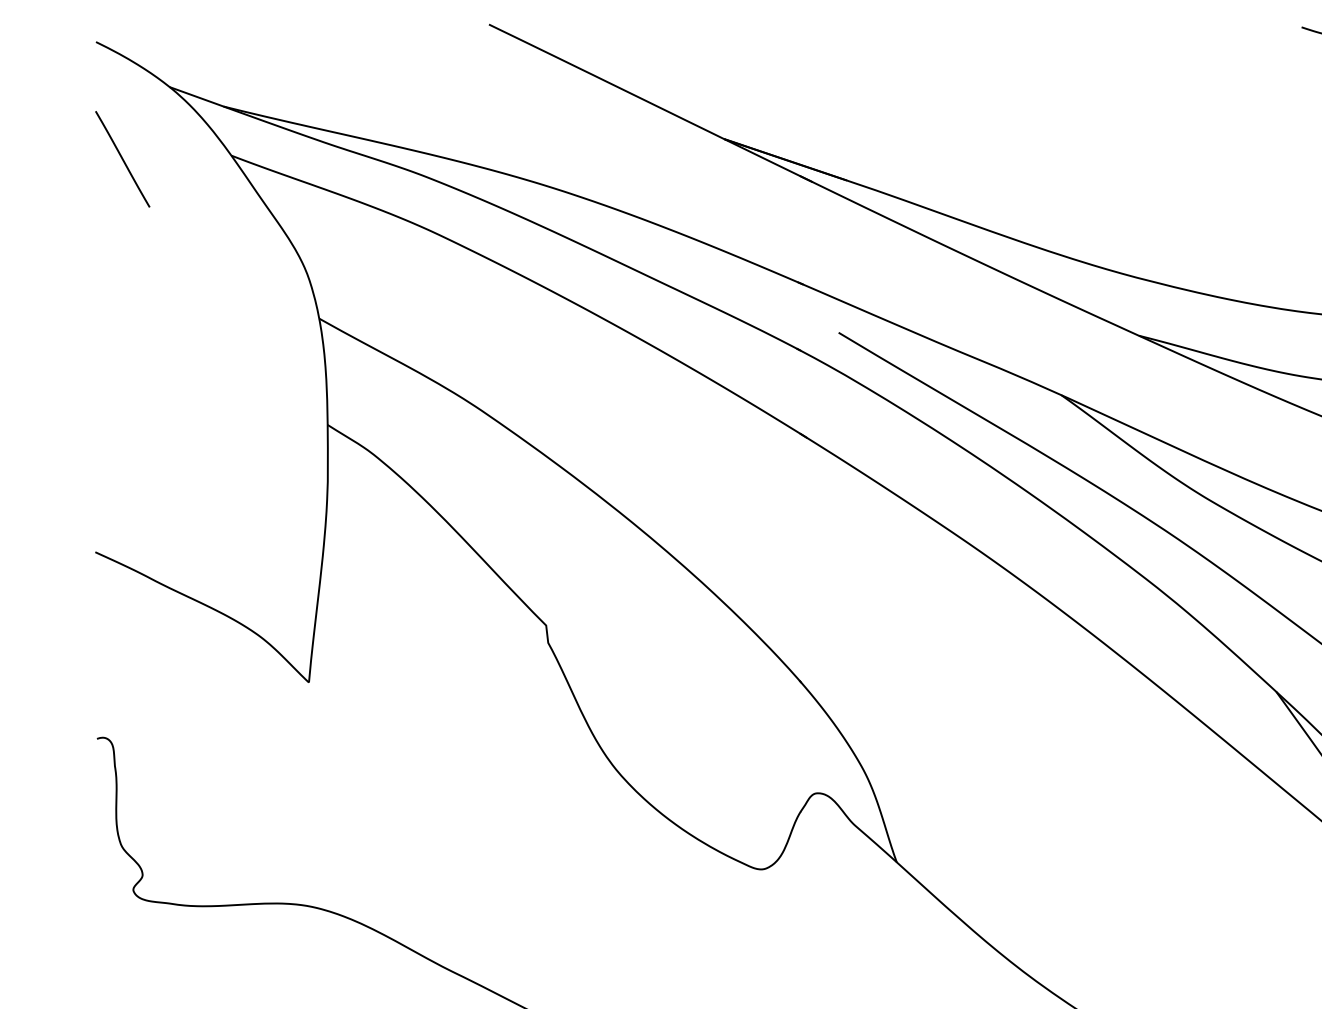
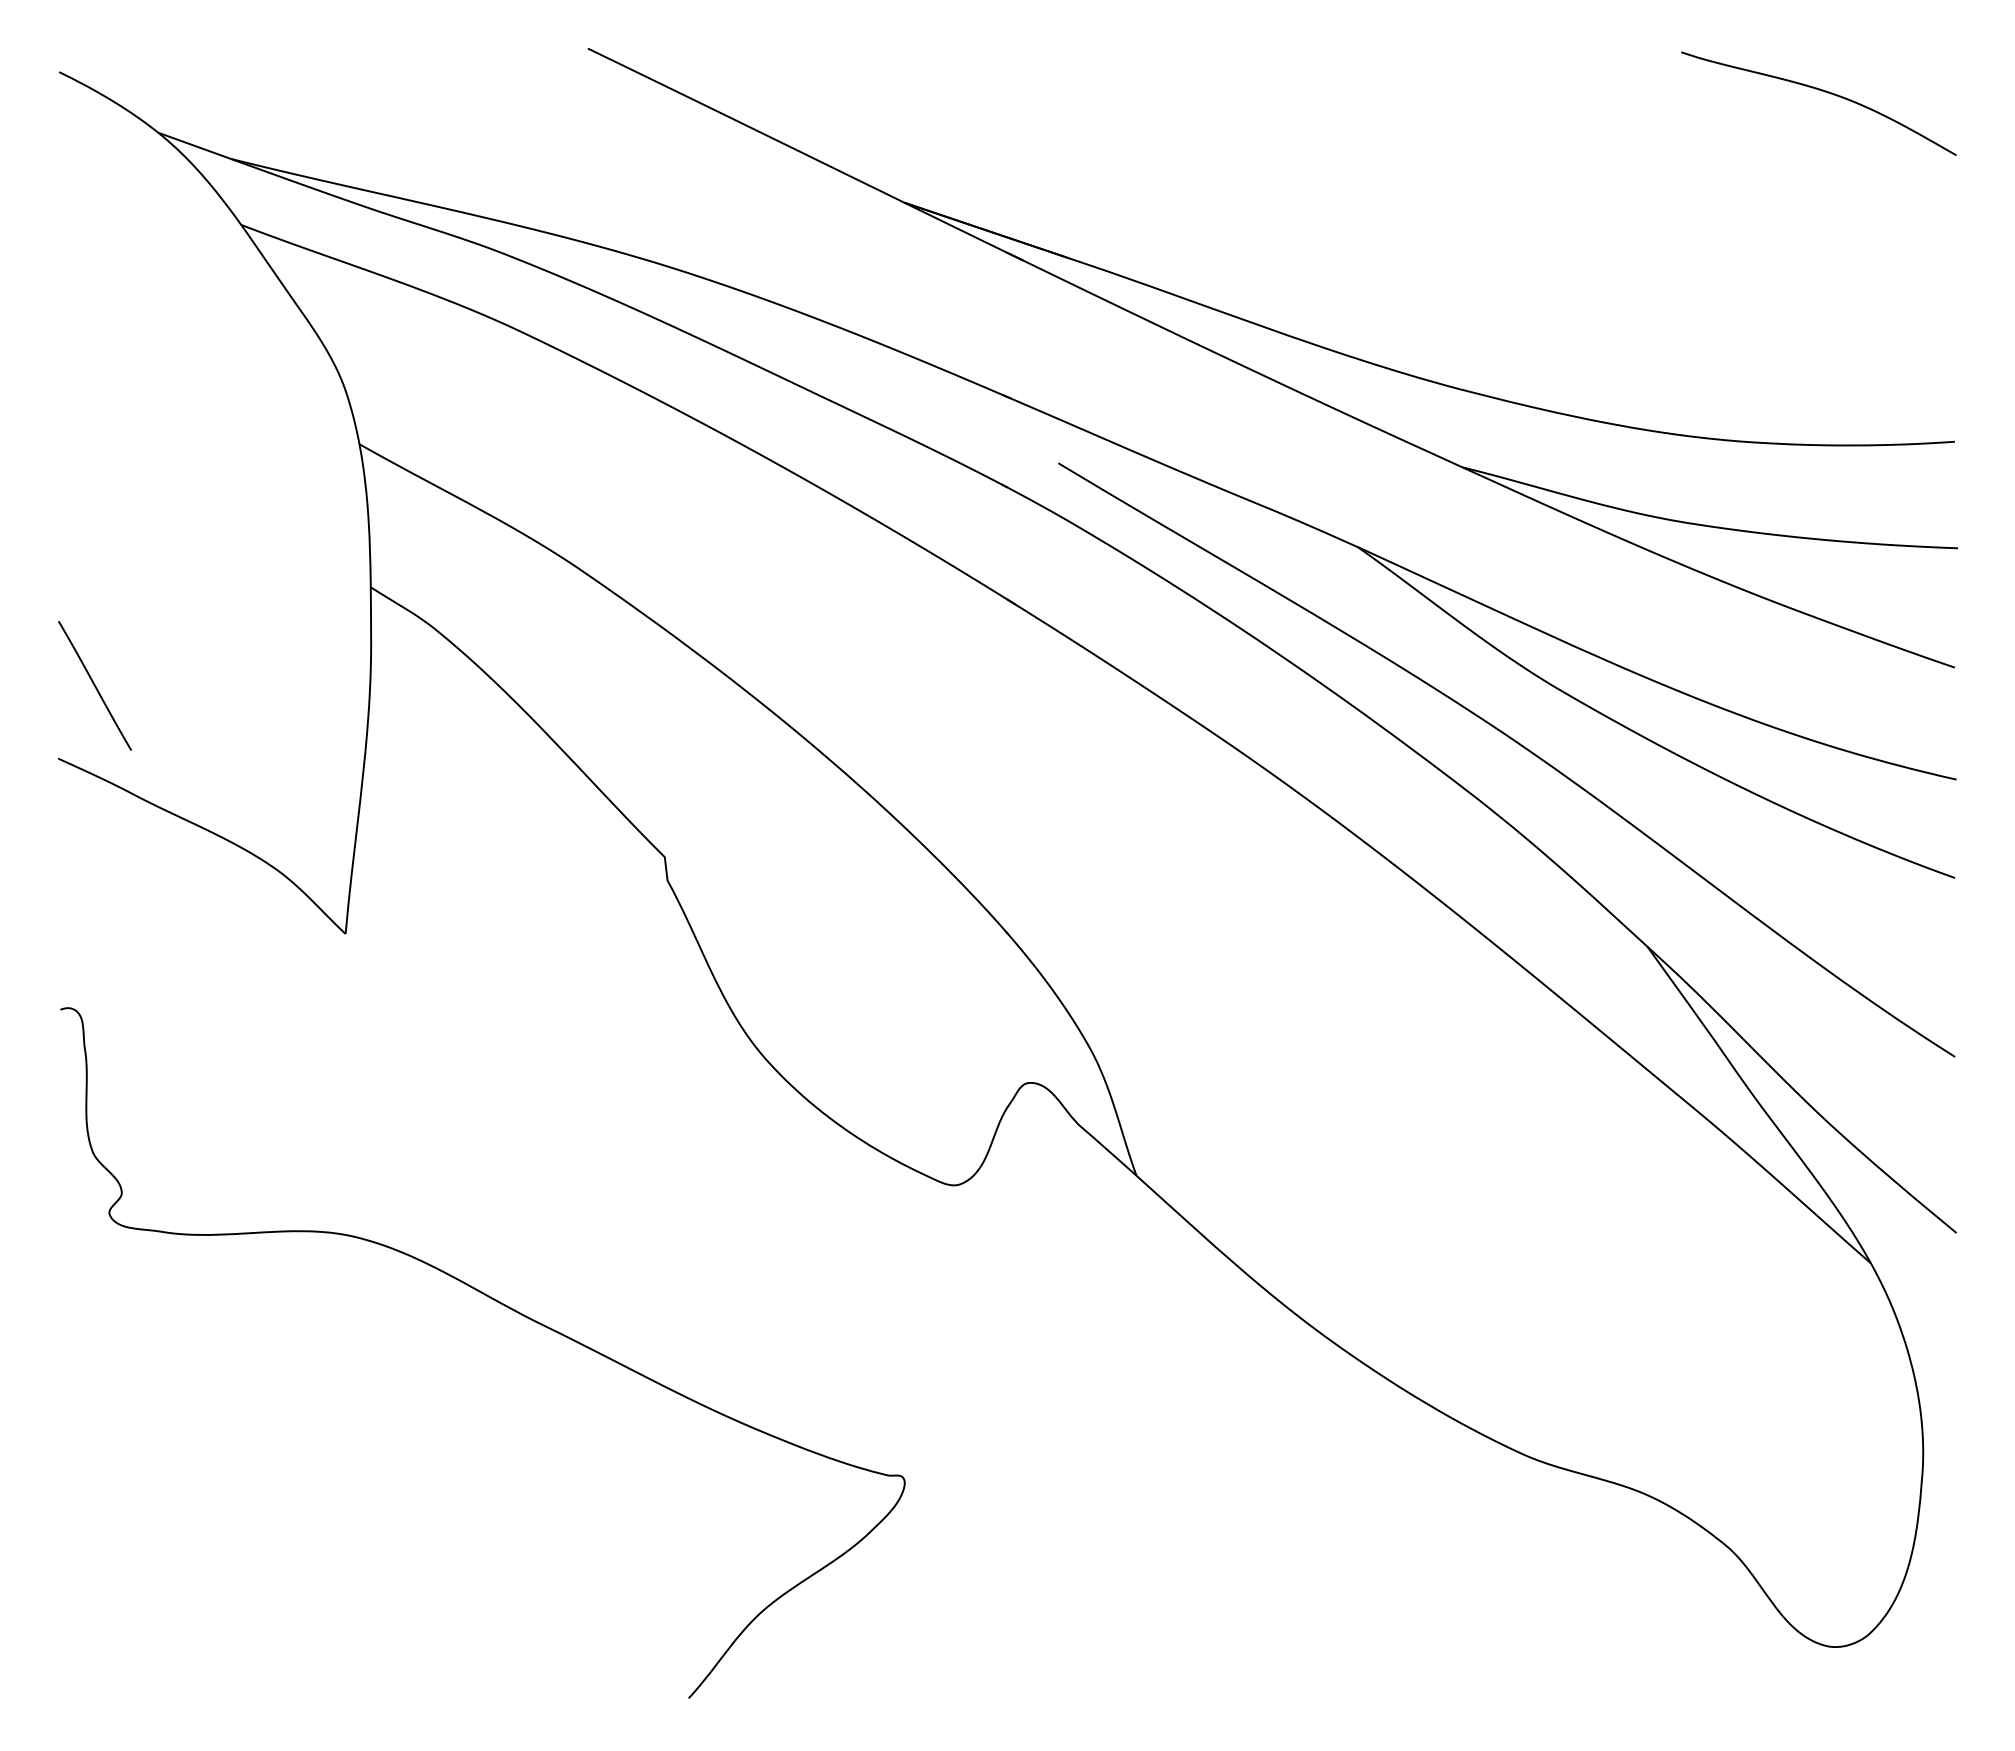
line: (122, 159) -> (94, 685), moved

